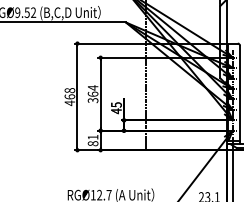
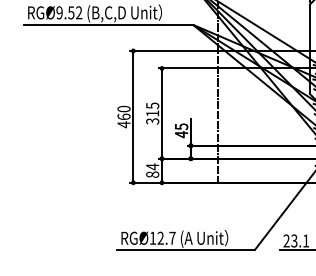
text: (70, 90) -> (124, 108), 468 -> 460
text: (92, 90) -> (152, 109), 364 -> 315
text: (92, 137) -> (152, 166), 81 -> 84

